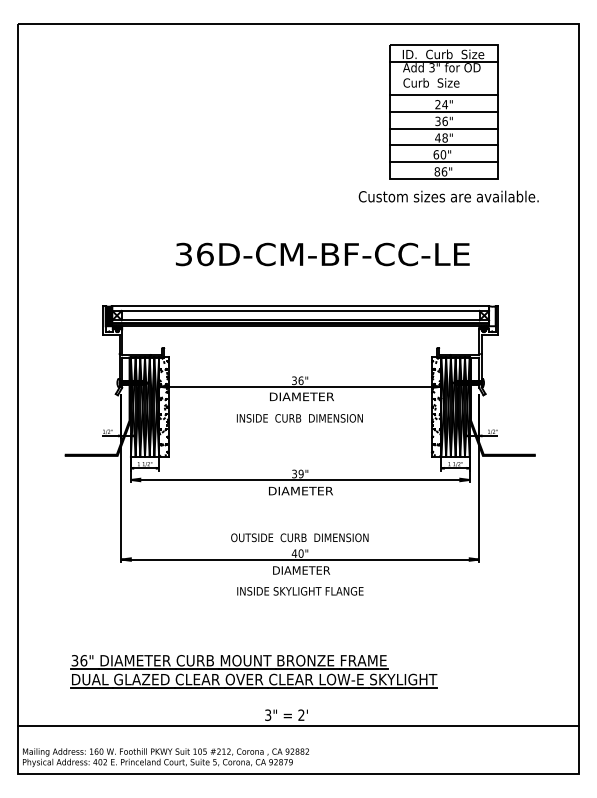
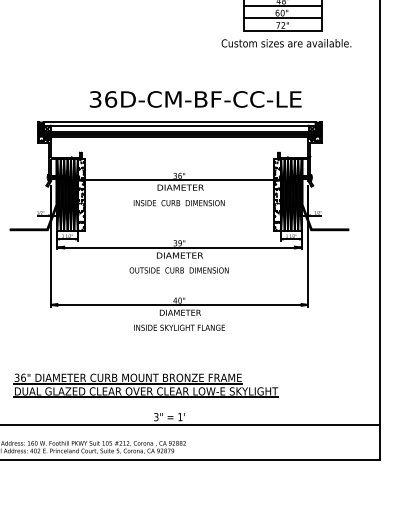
text: (440, 171) -> (280, 25), 86" -> 72"
text: (322, 254) -> (195, 99), moved
fill: (492, 316) -> (318, 129), added
text: (299, 537) -> (178, 270), moved
text: (301, 714) -> (180, 416), 2' -> 1'

